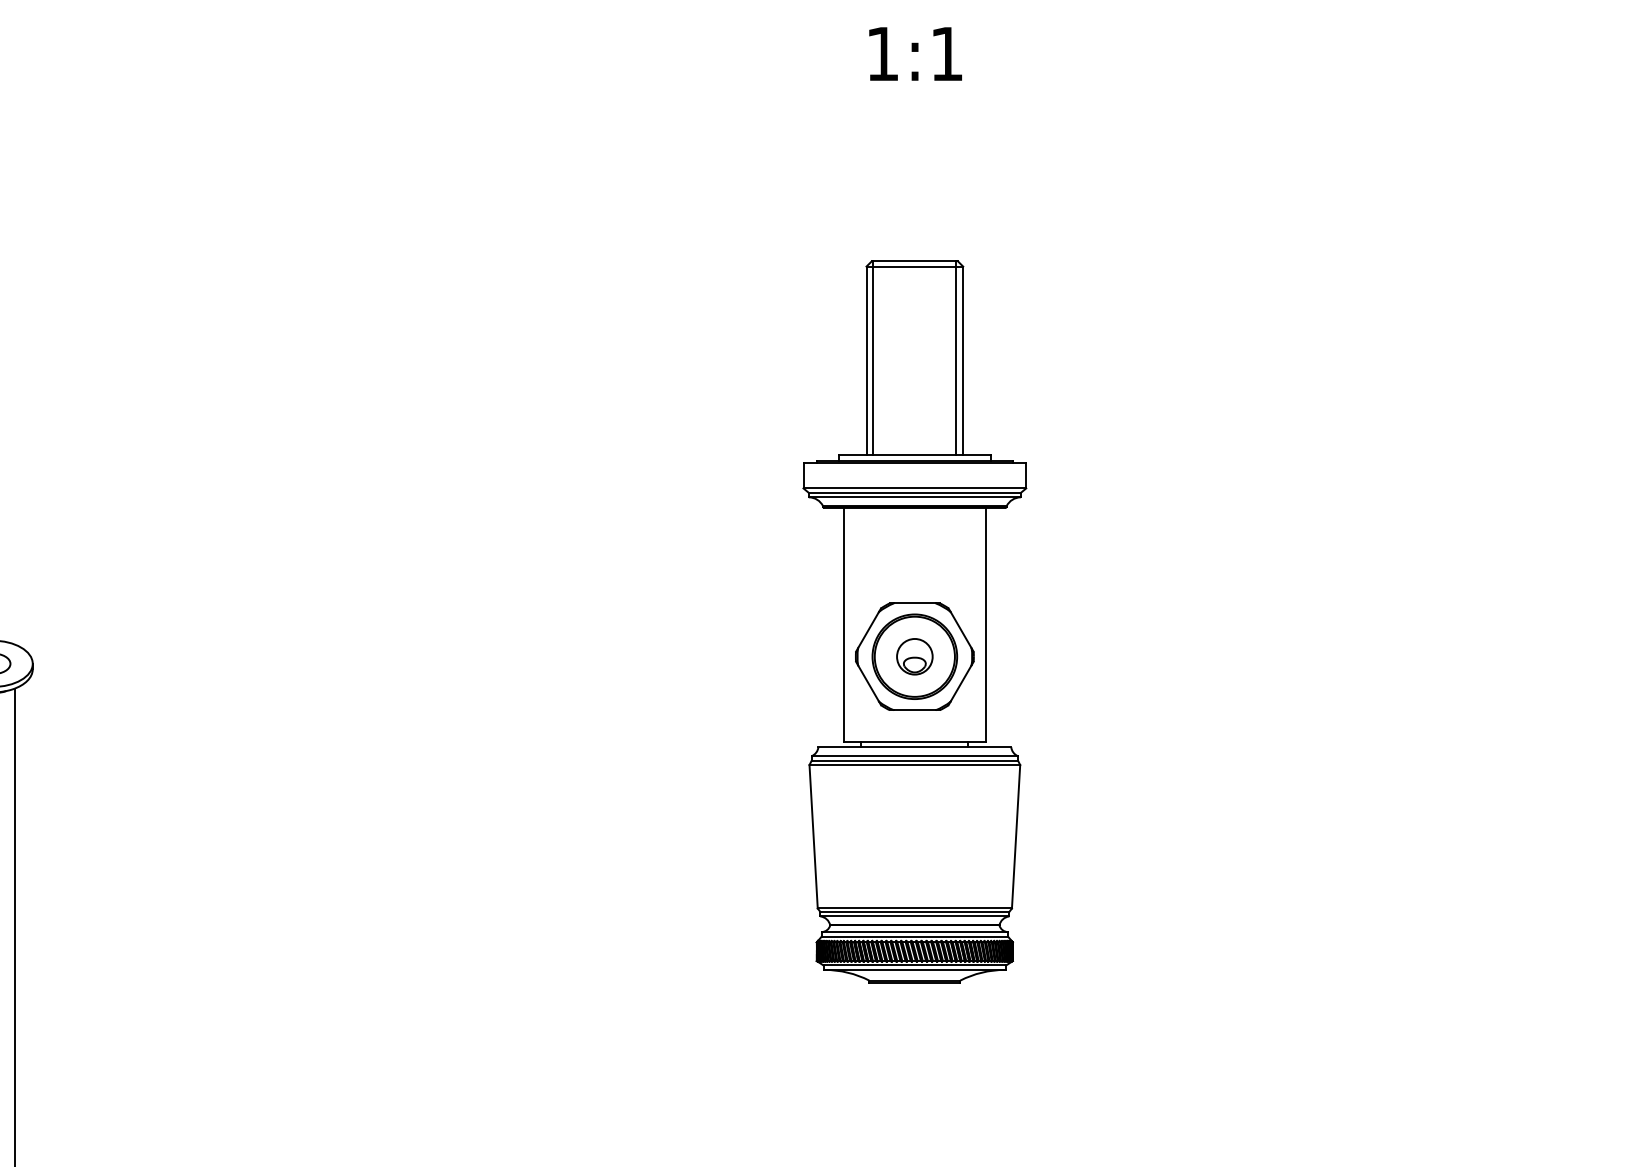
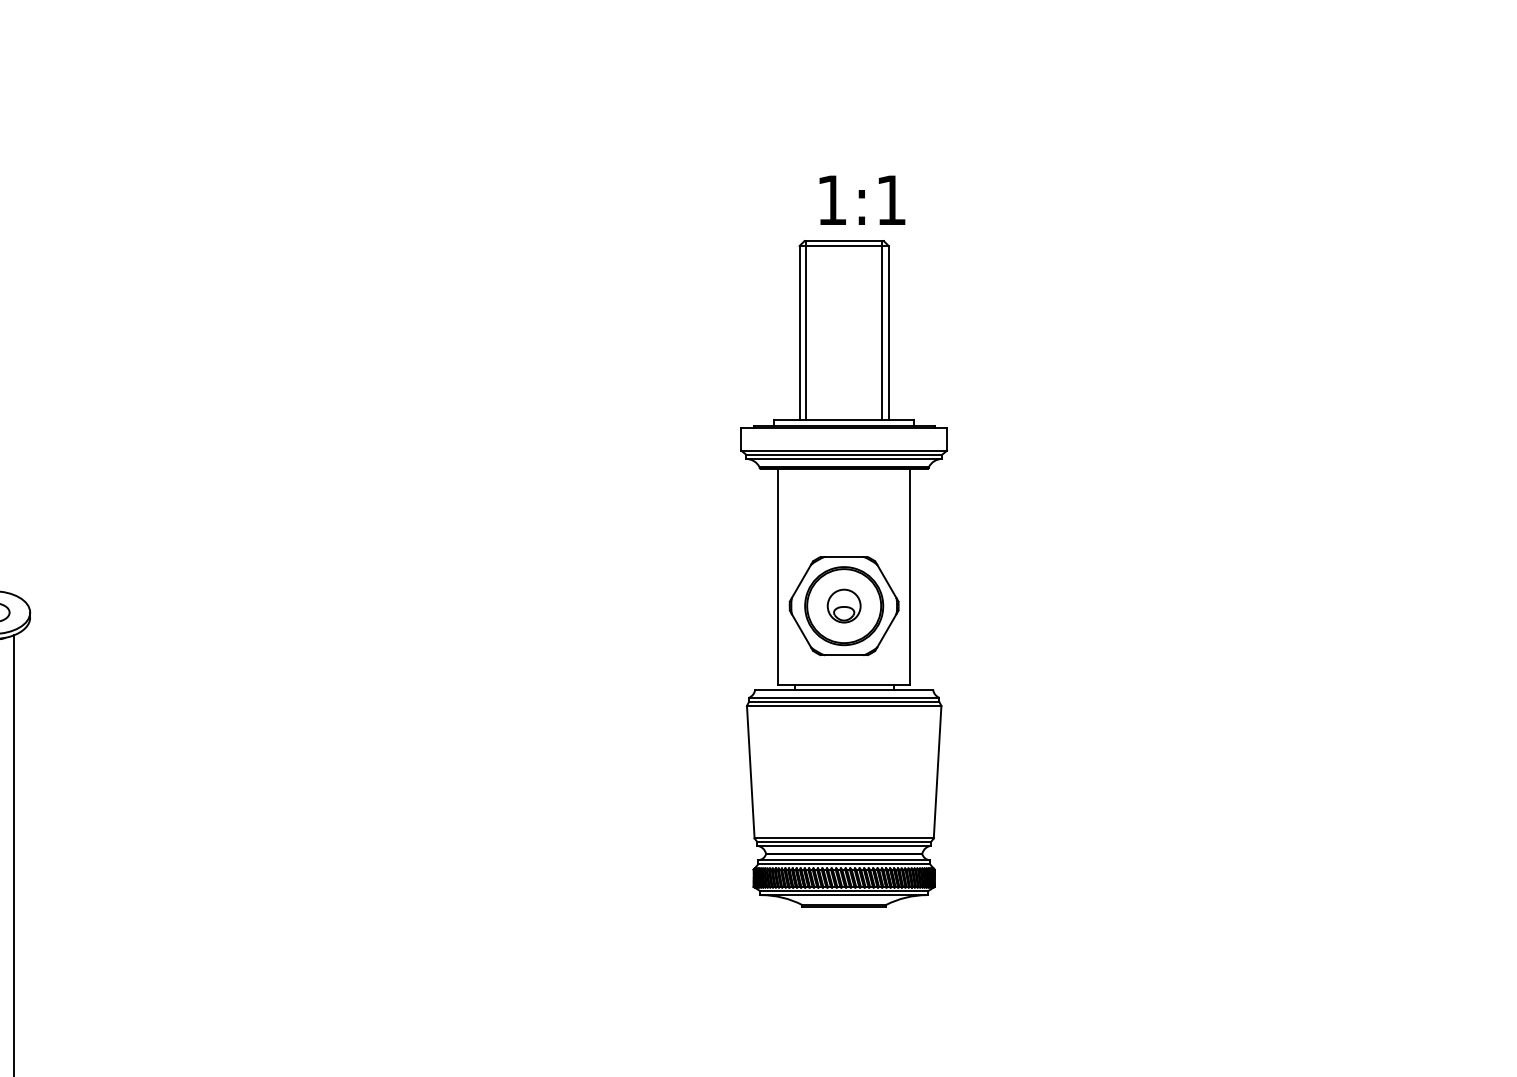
text: (915, 53) -> (862, 199), moved

